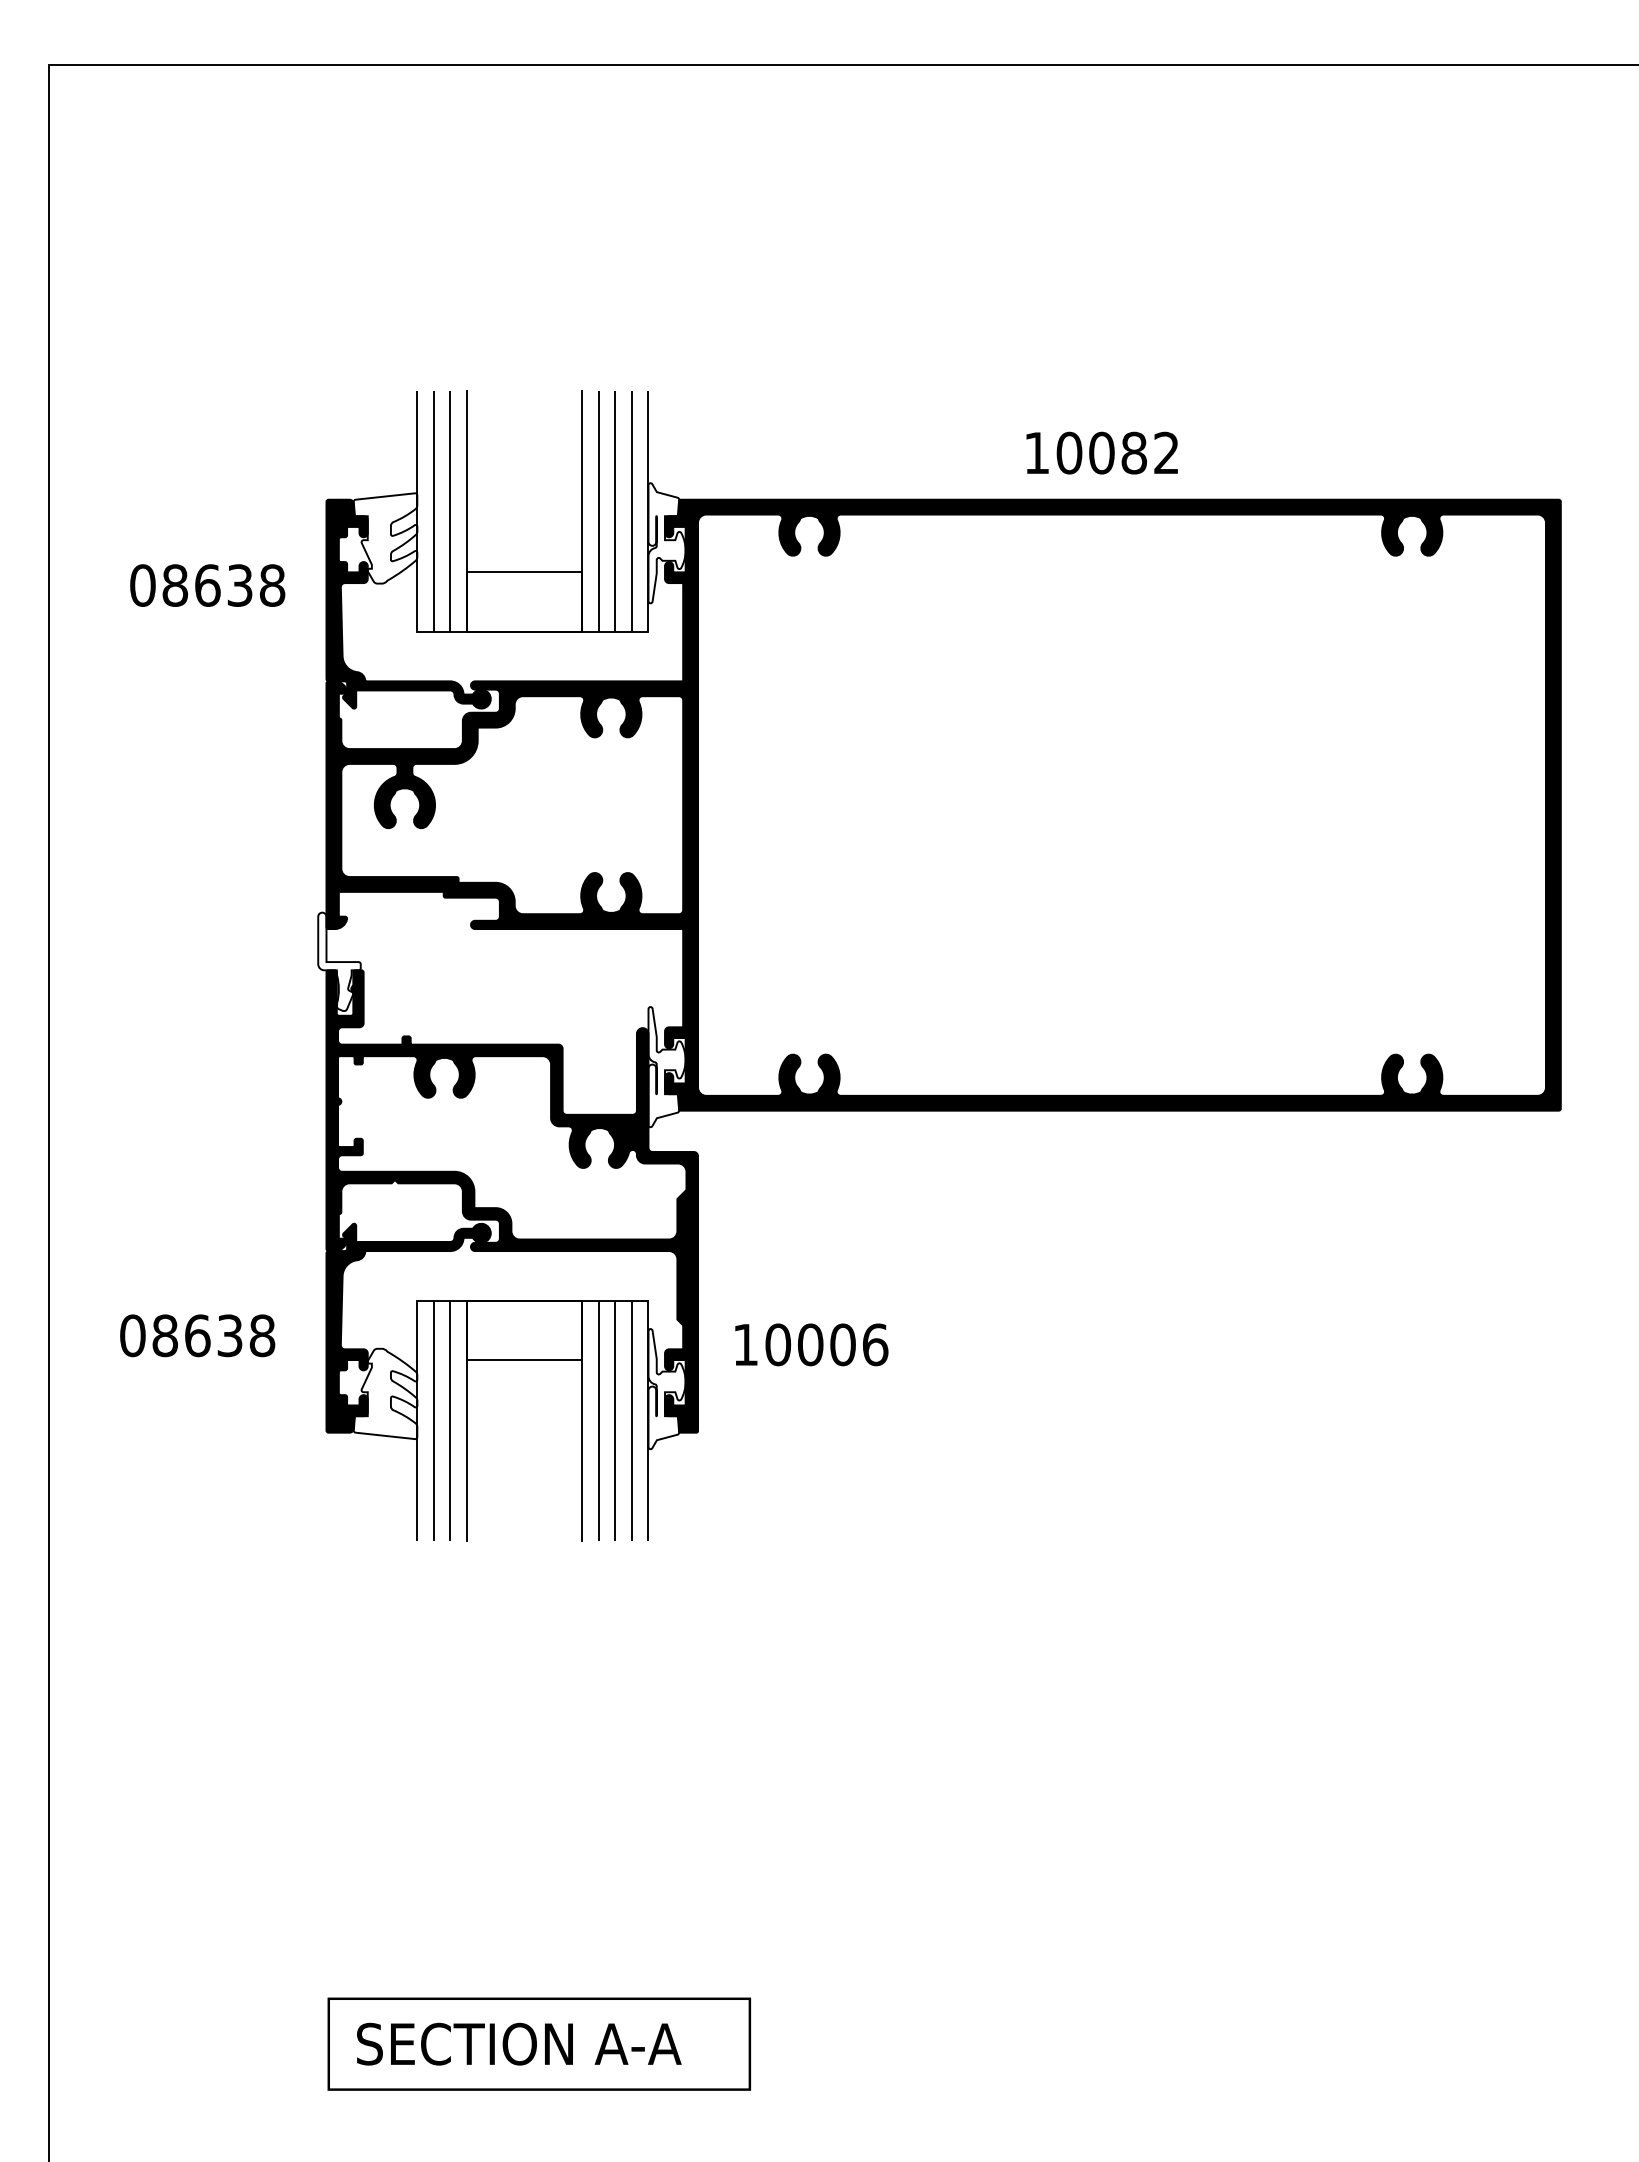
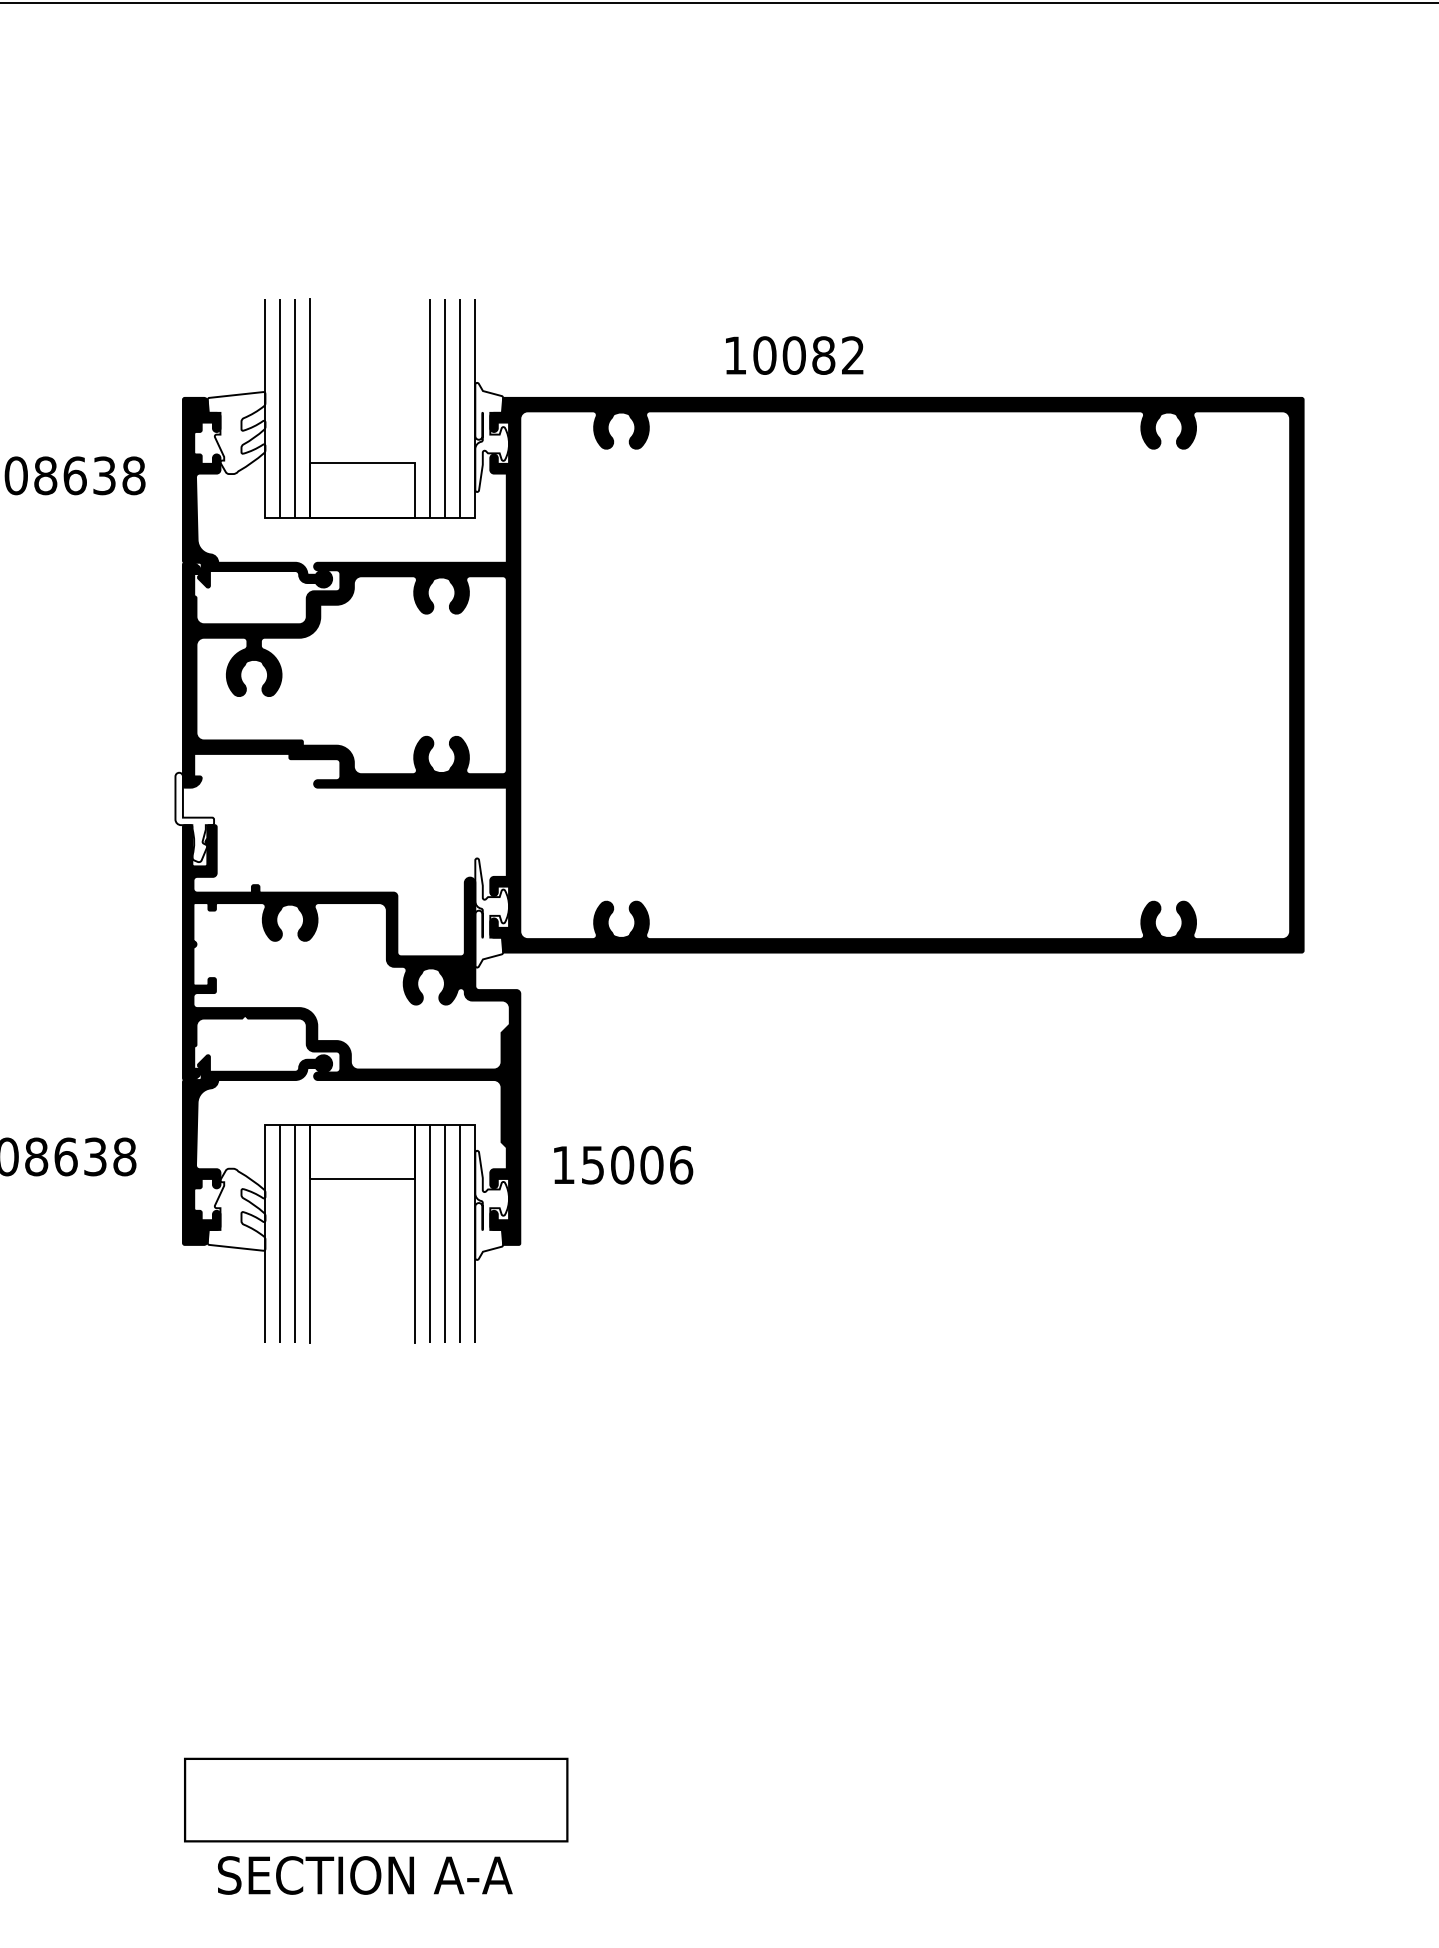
text: (1101, 452) -> (793, 355), moved
line: (582, 511) -> (415, 408), removed
text: (778, 1344) -> (593, 1164), 10006 -> 15006
text: (519, 2043) -> (365, 1874), moved

